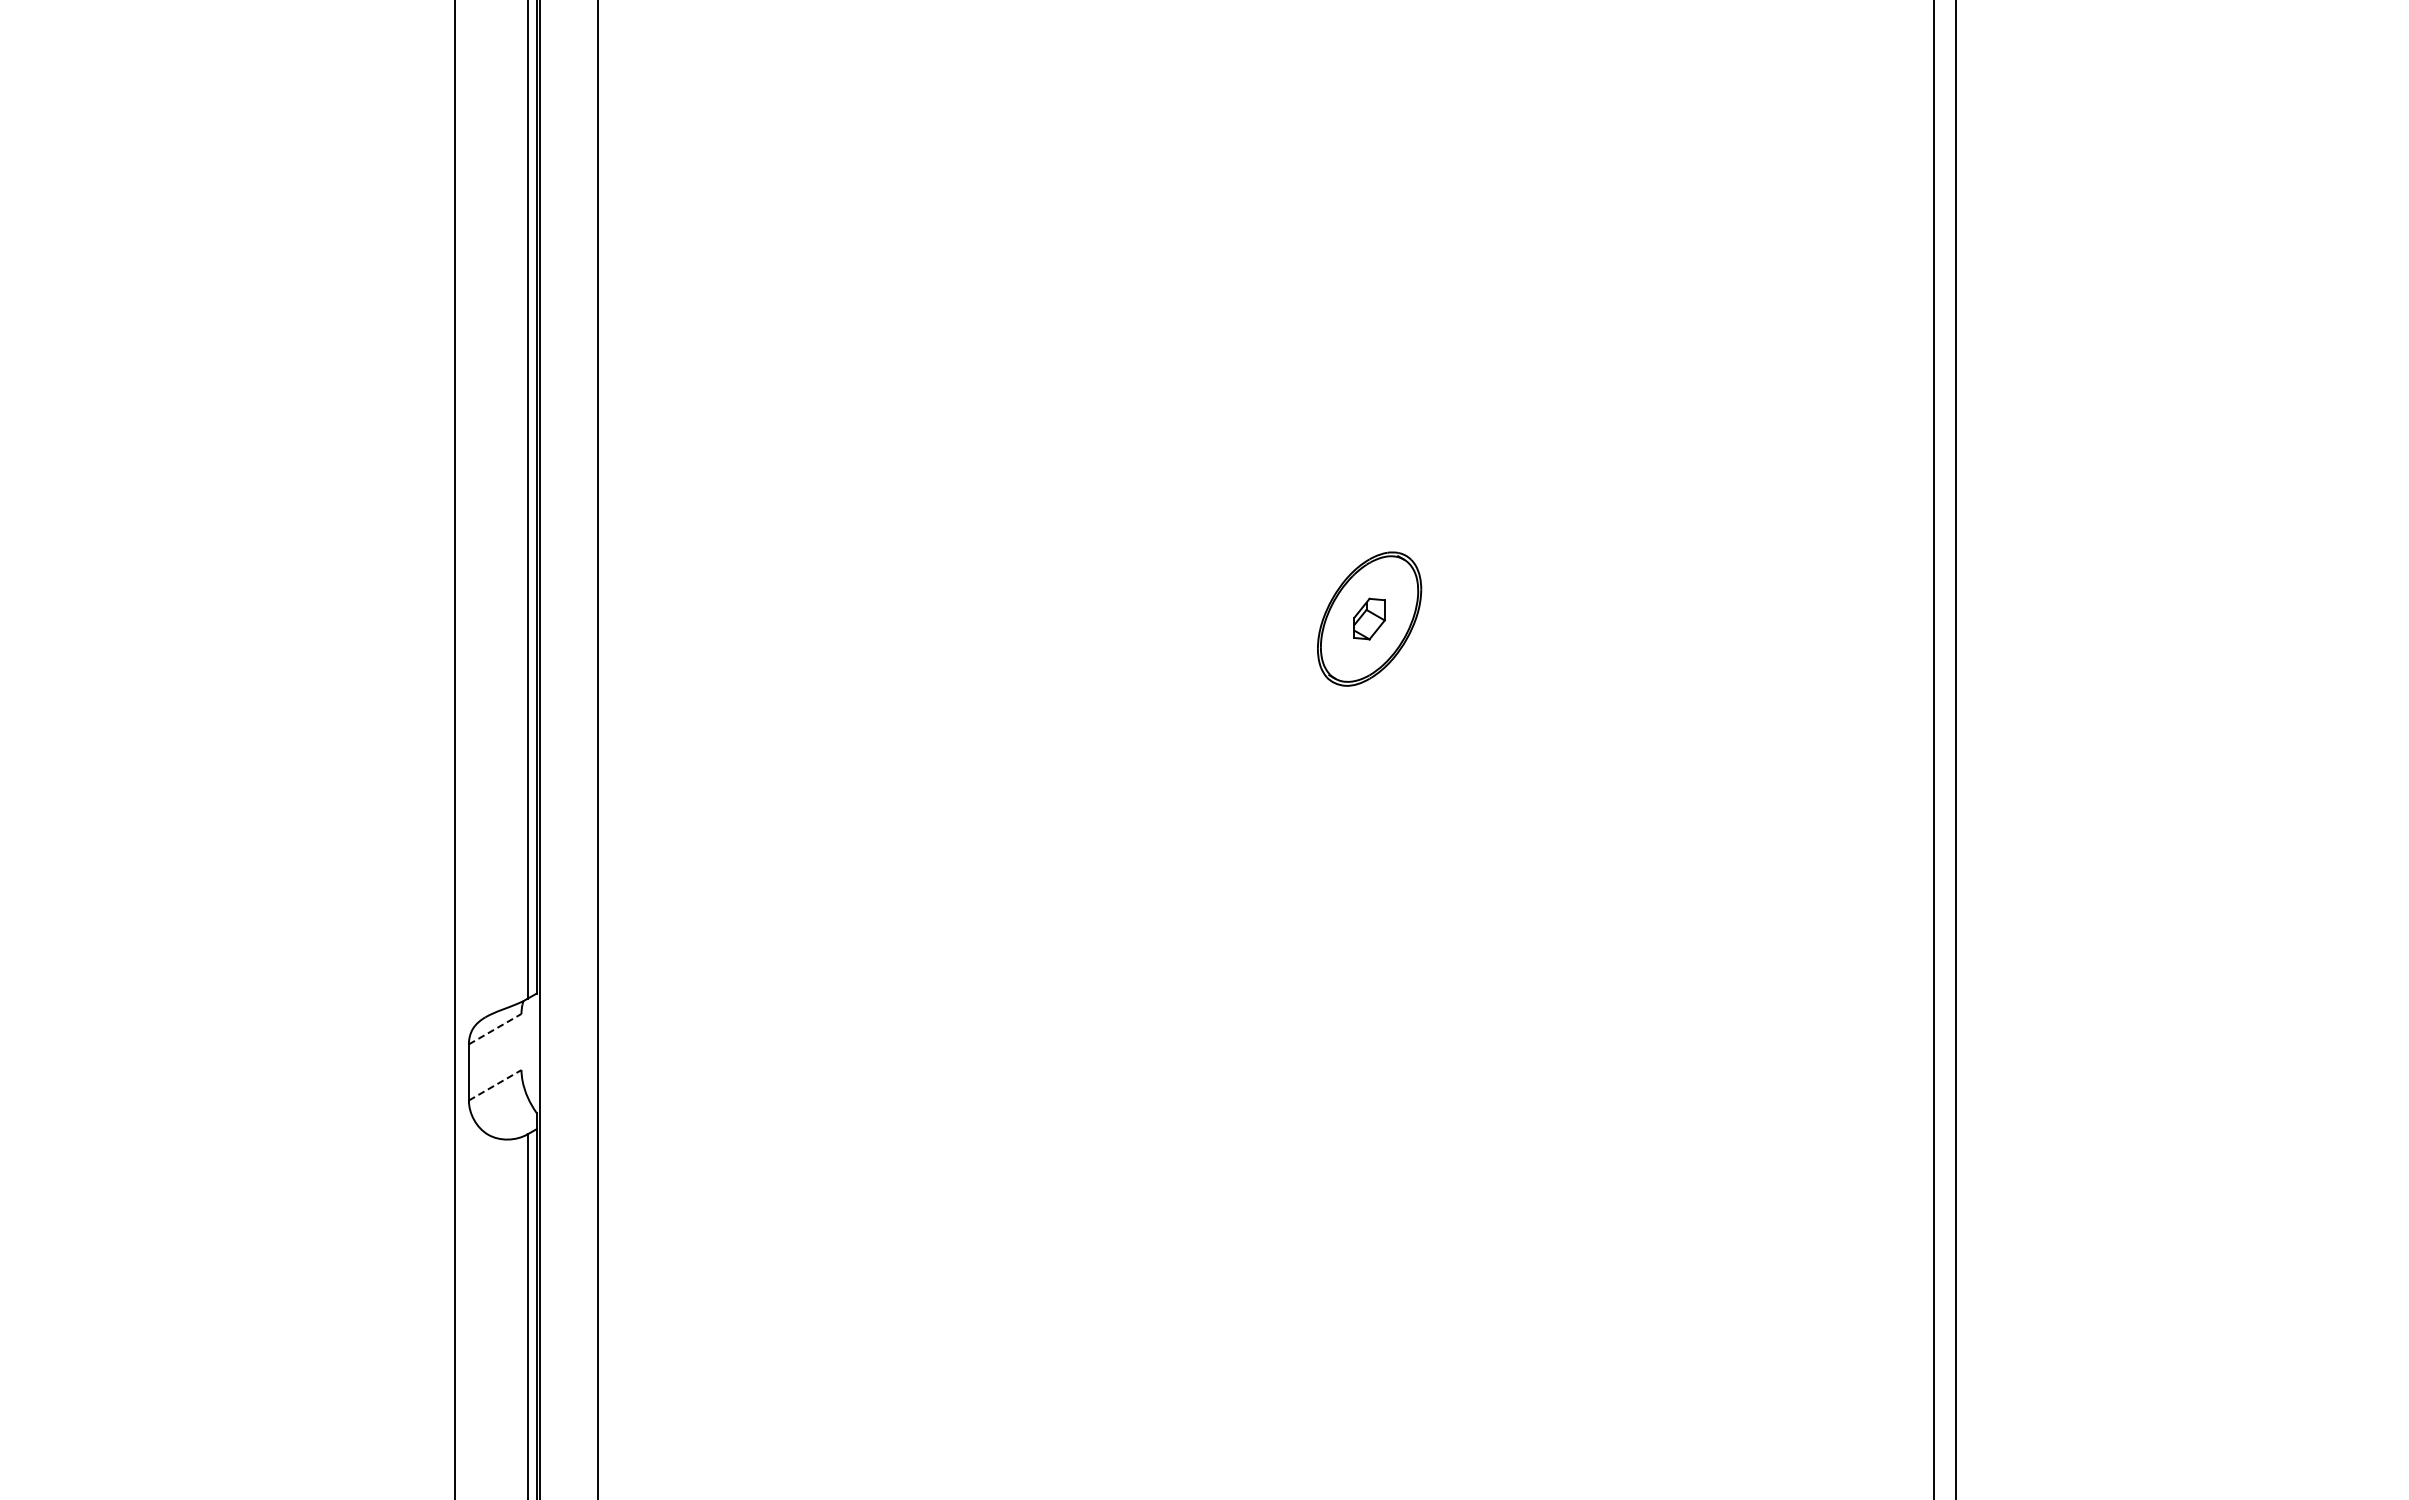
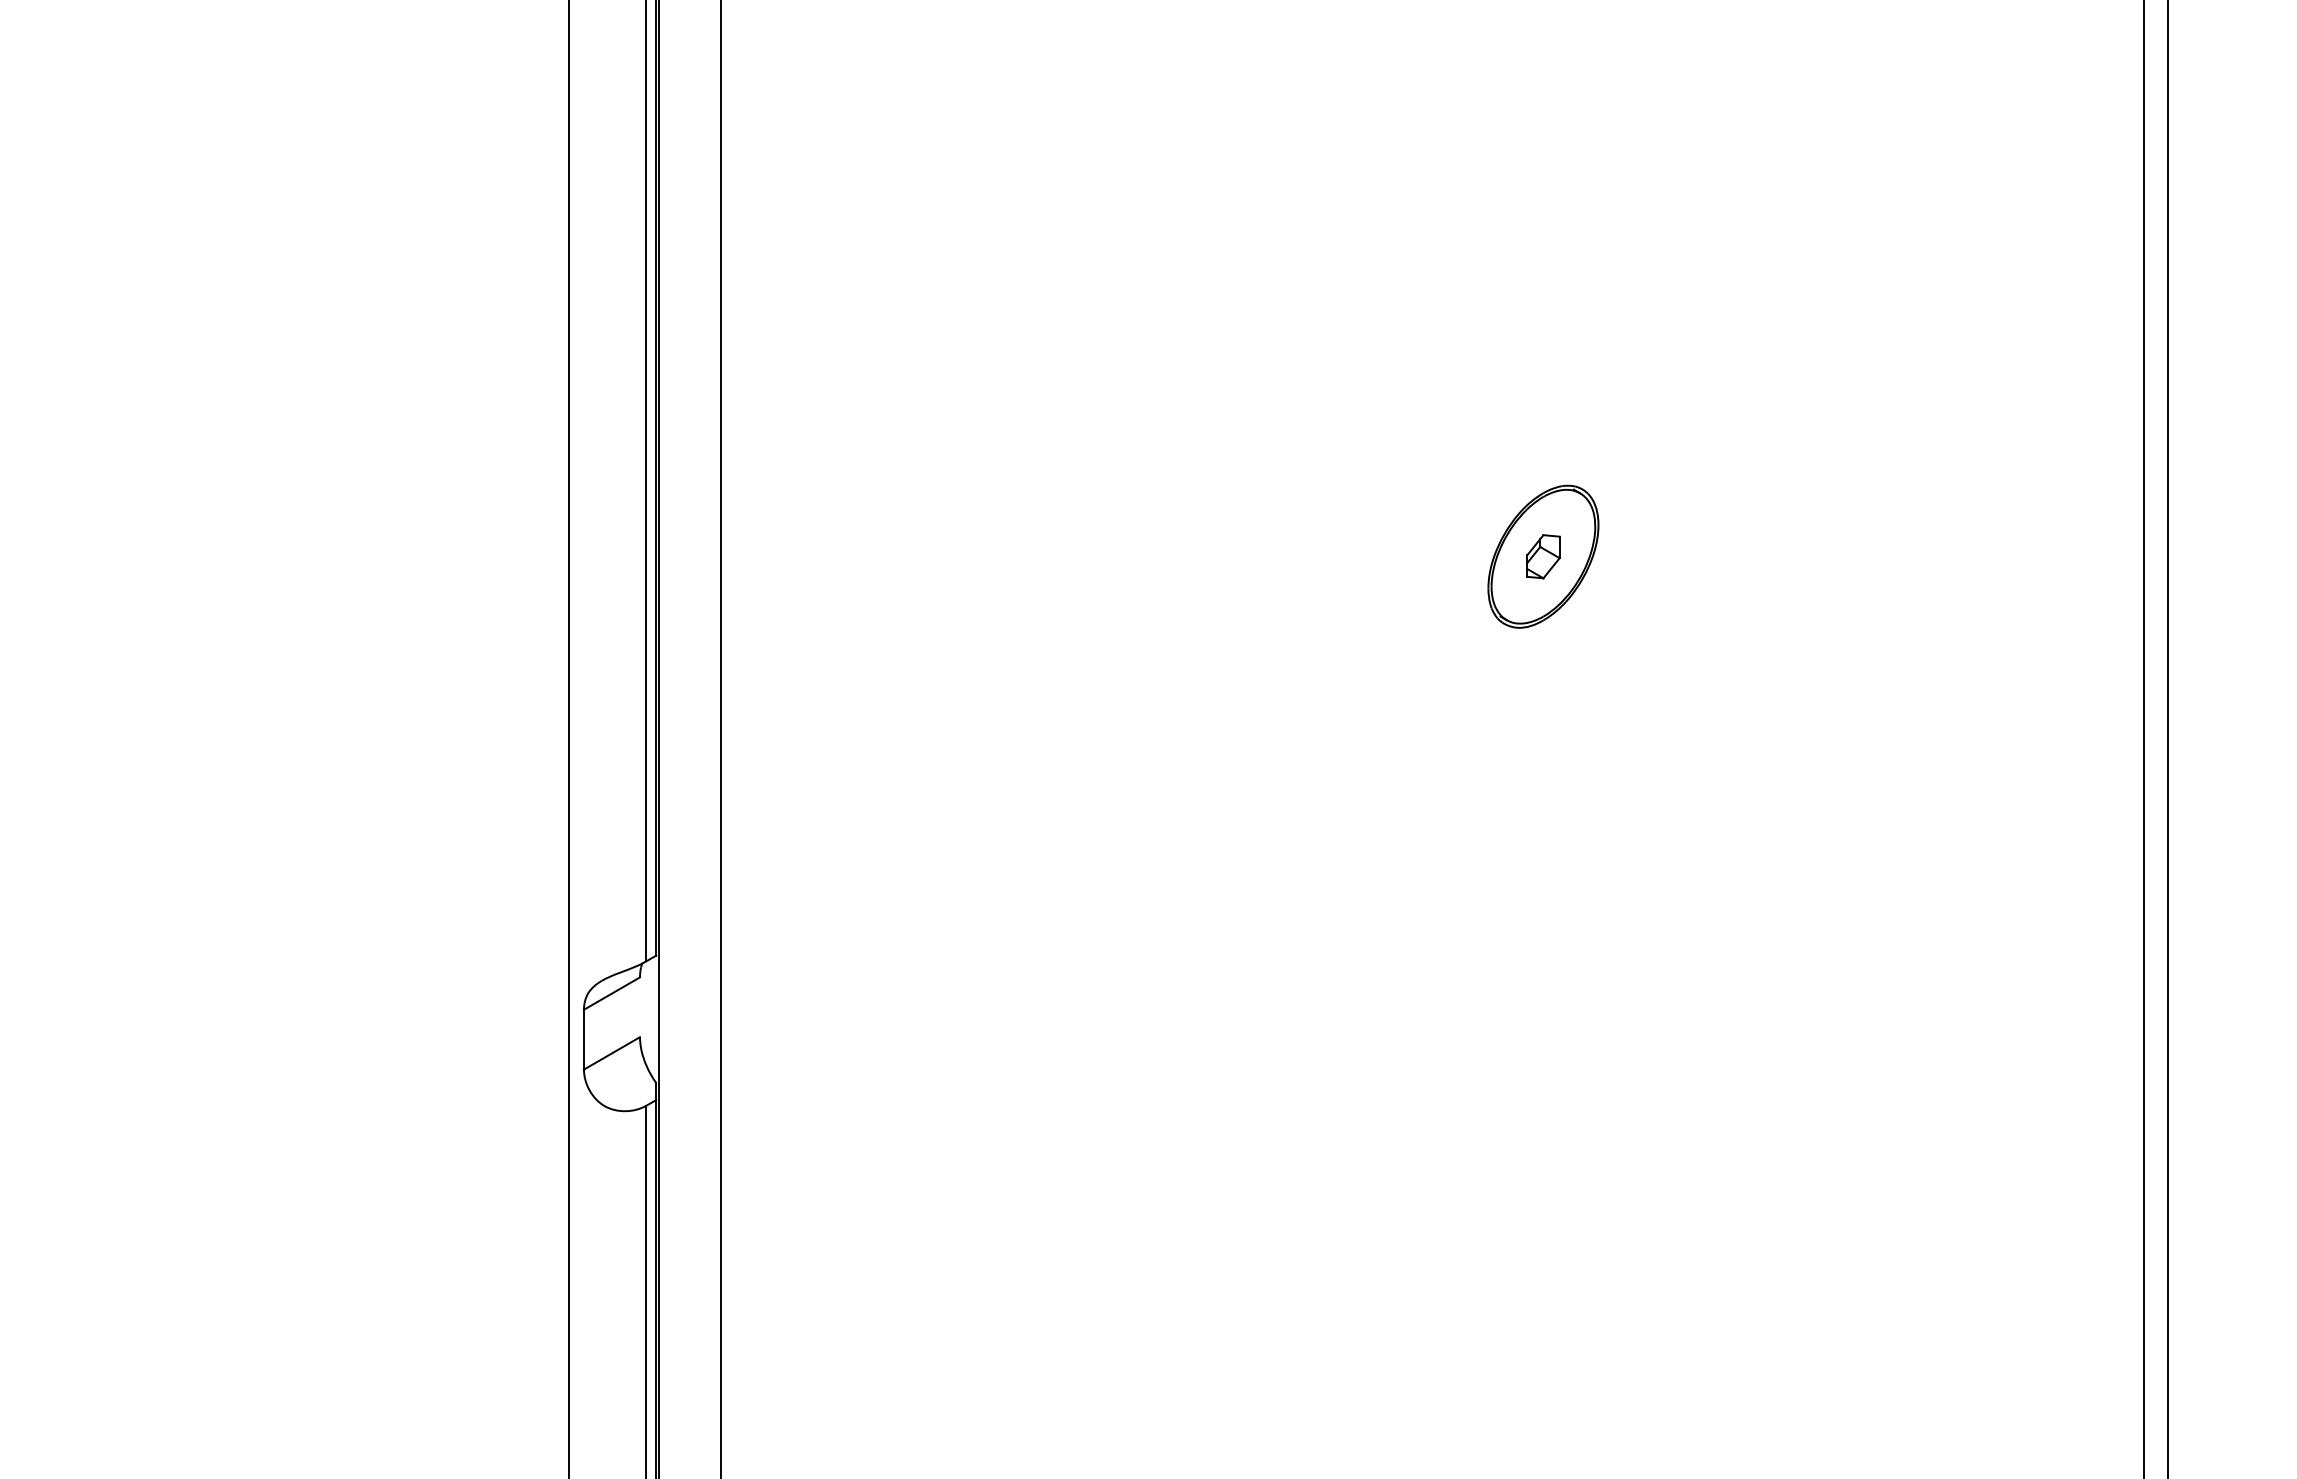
line: (495, 1028) -> (612, 992), dashed -> solid
line: (495, 1085) -> (612, 1053), dashed -> solid

